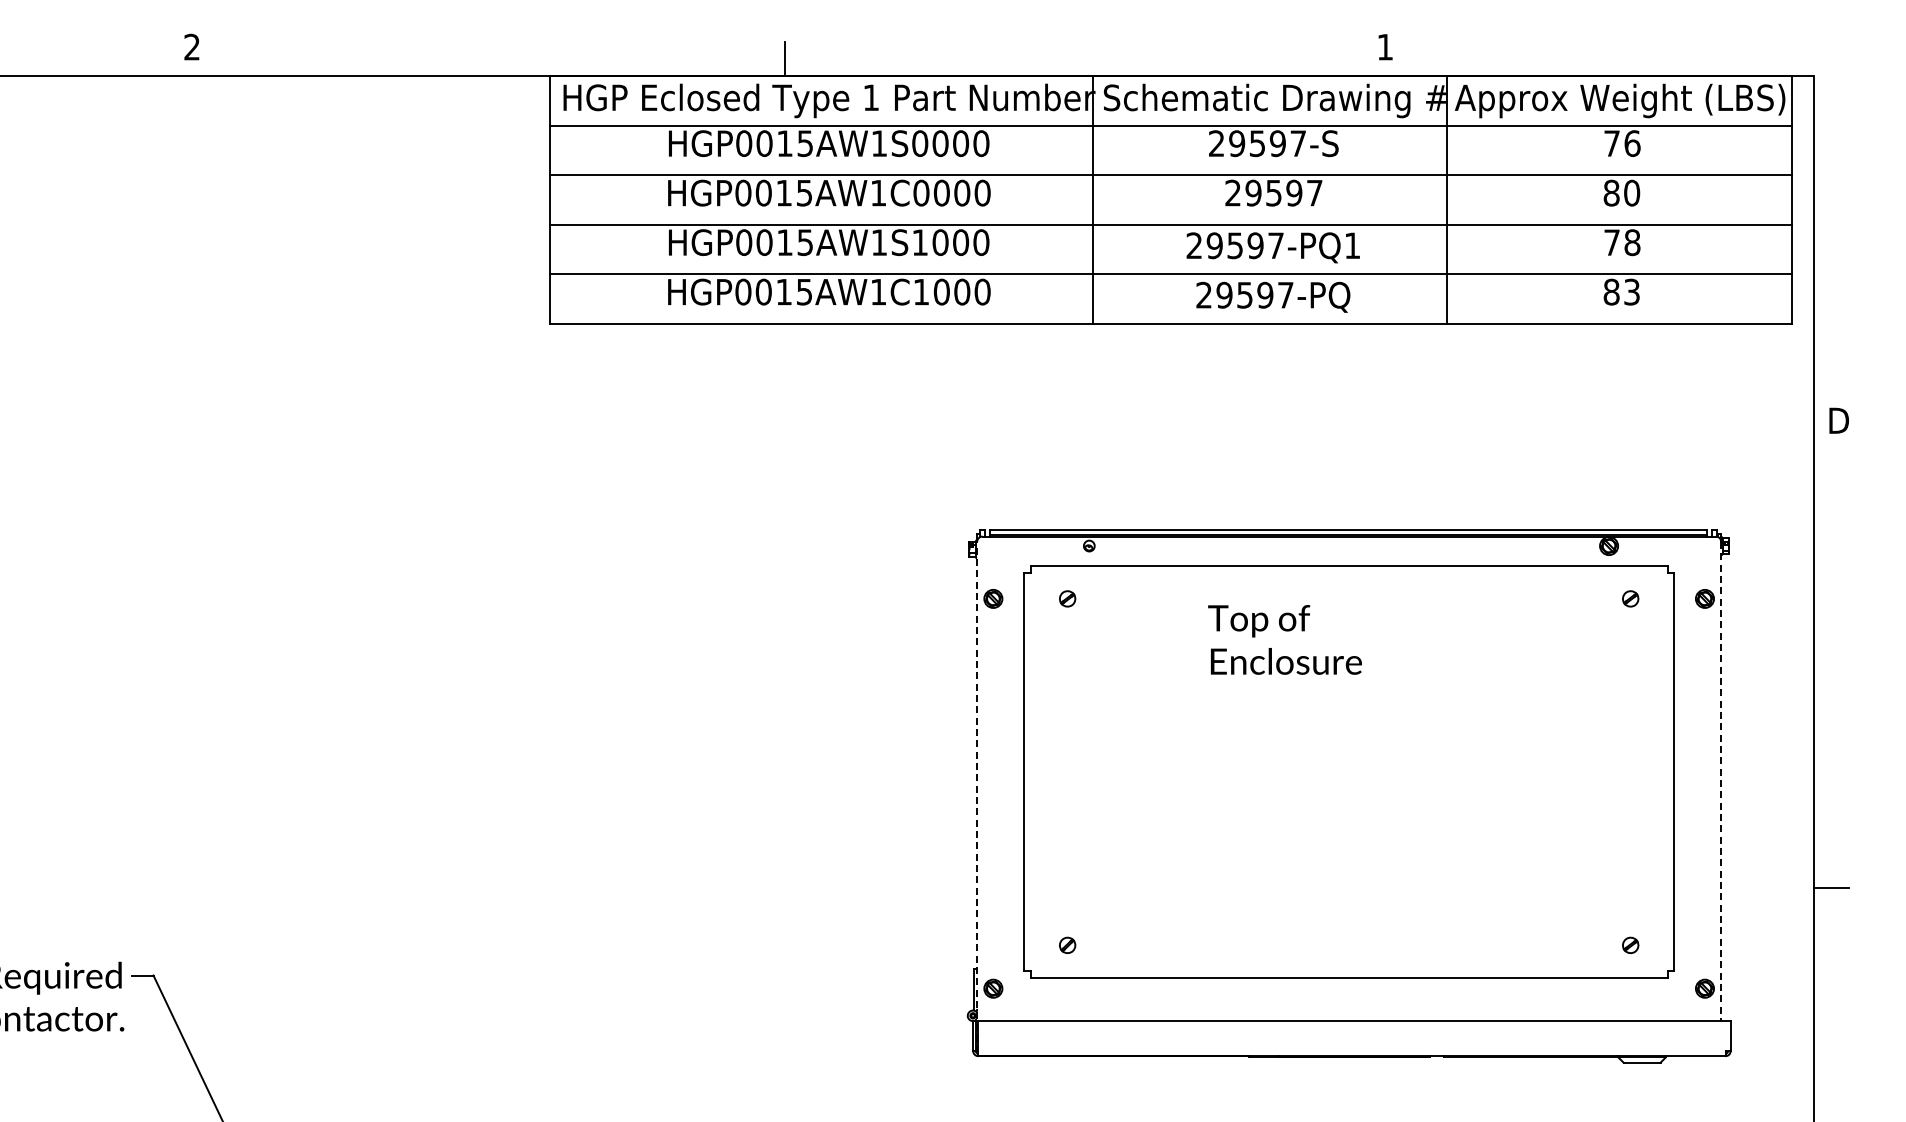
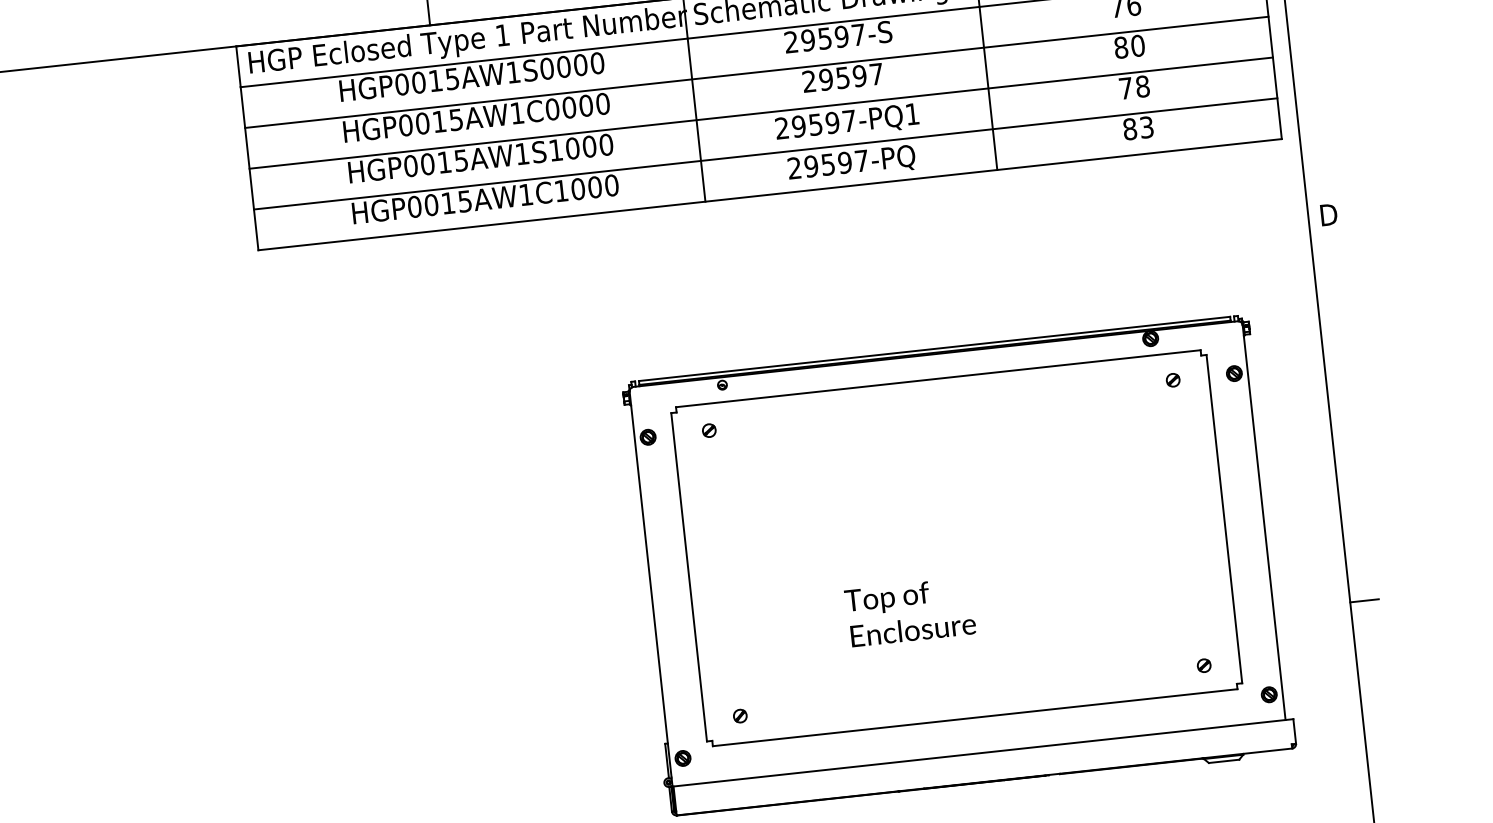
text: (1284, 639) -> (909, 611), moved
line: (1721, 781) -> (1264, 522), dashed -> solid
line: (977, 797) -> (652, 602), dashed -> solid

